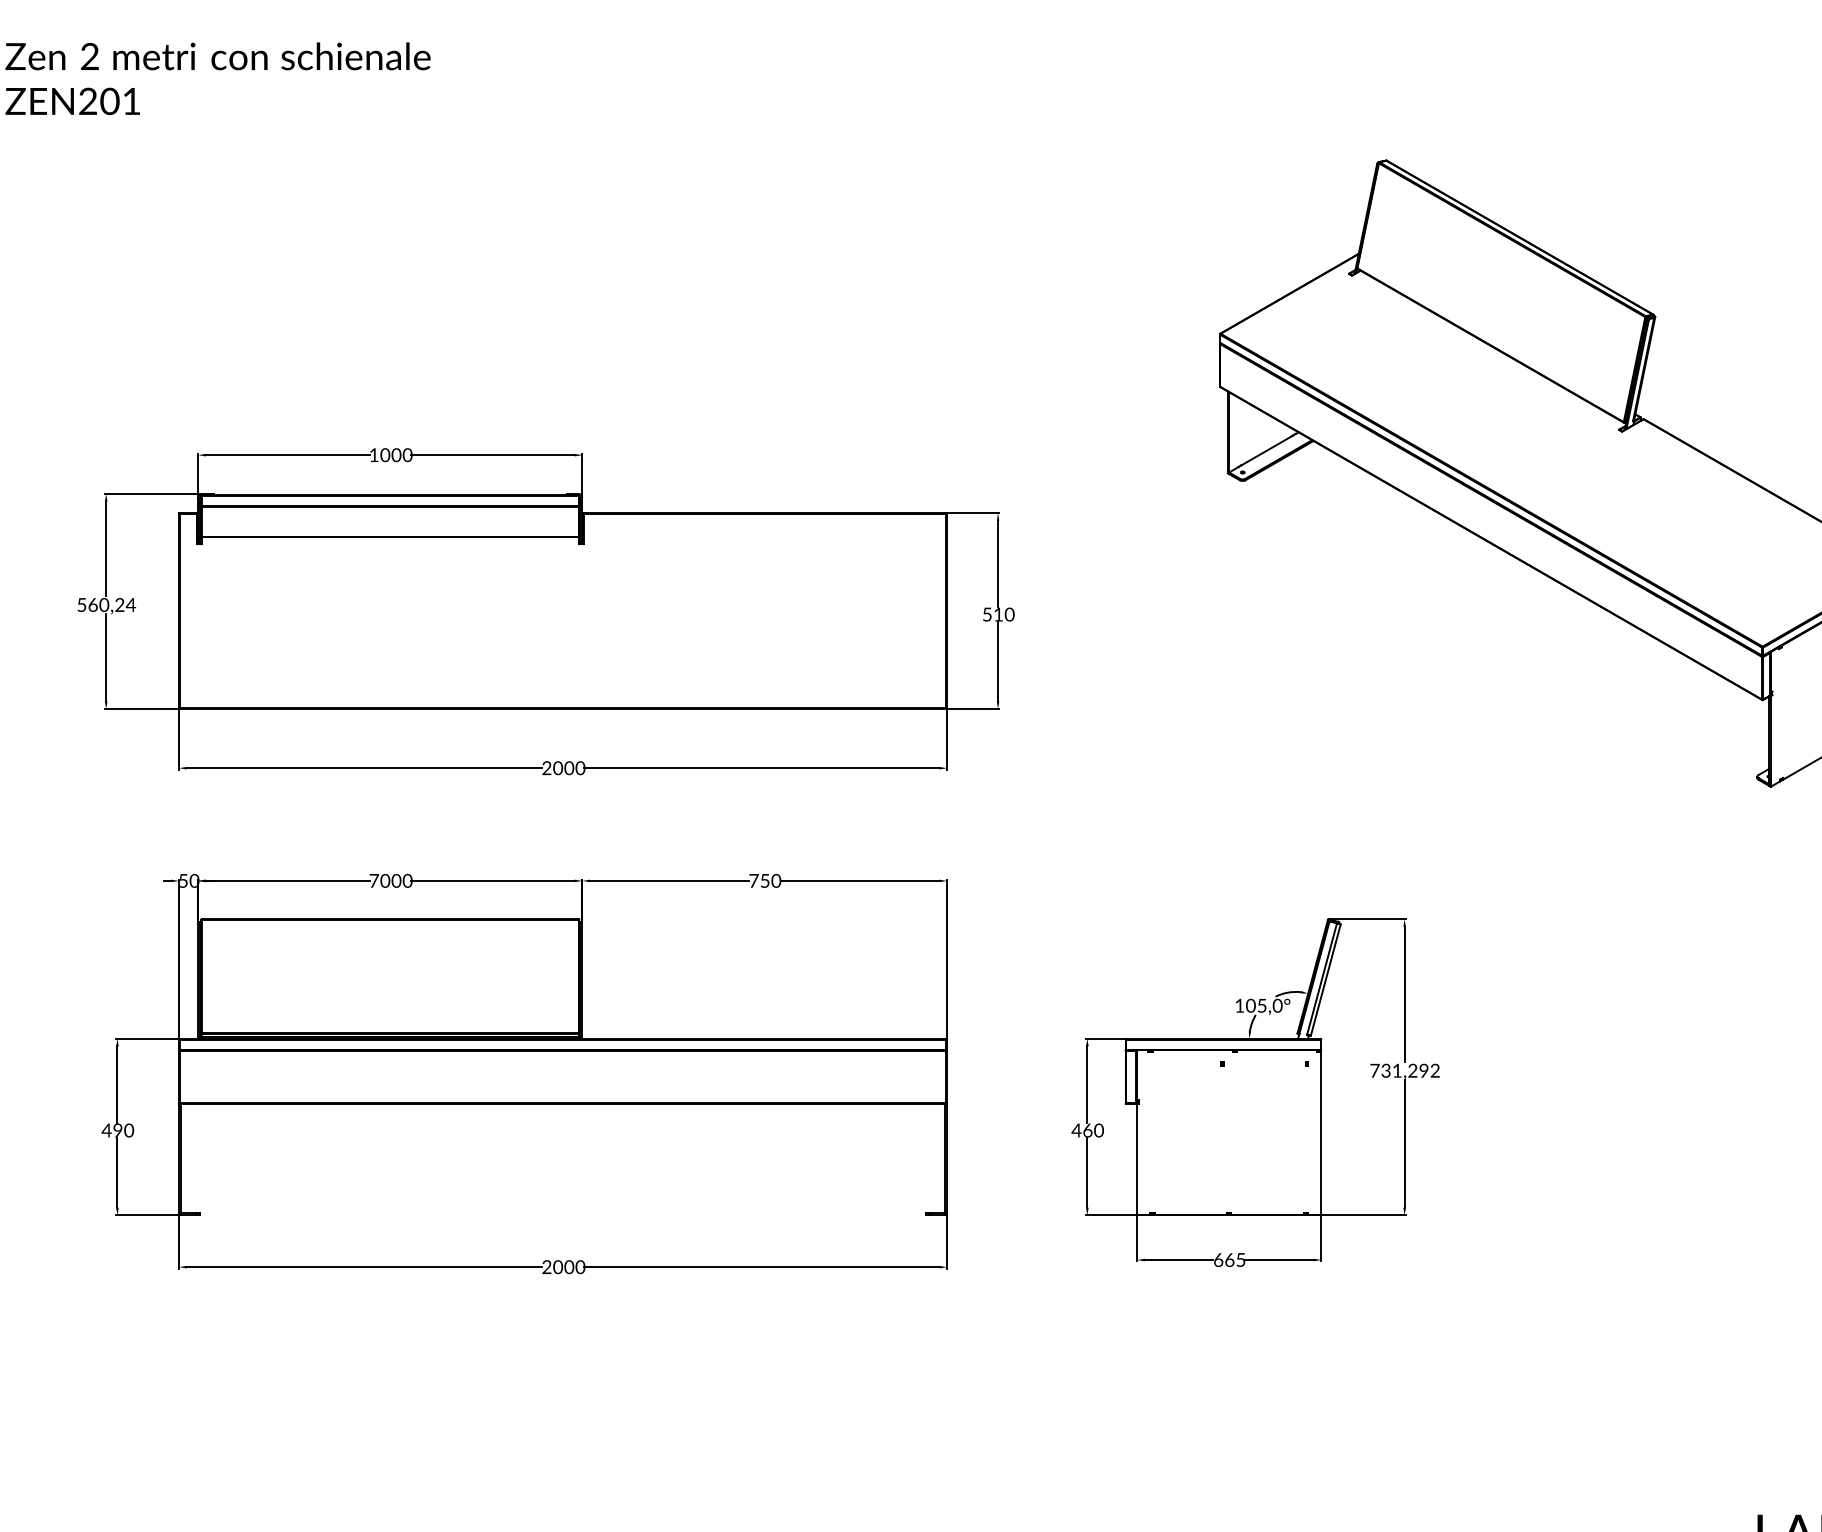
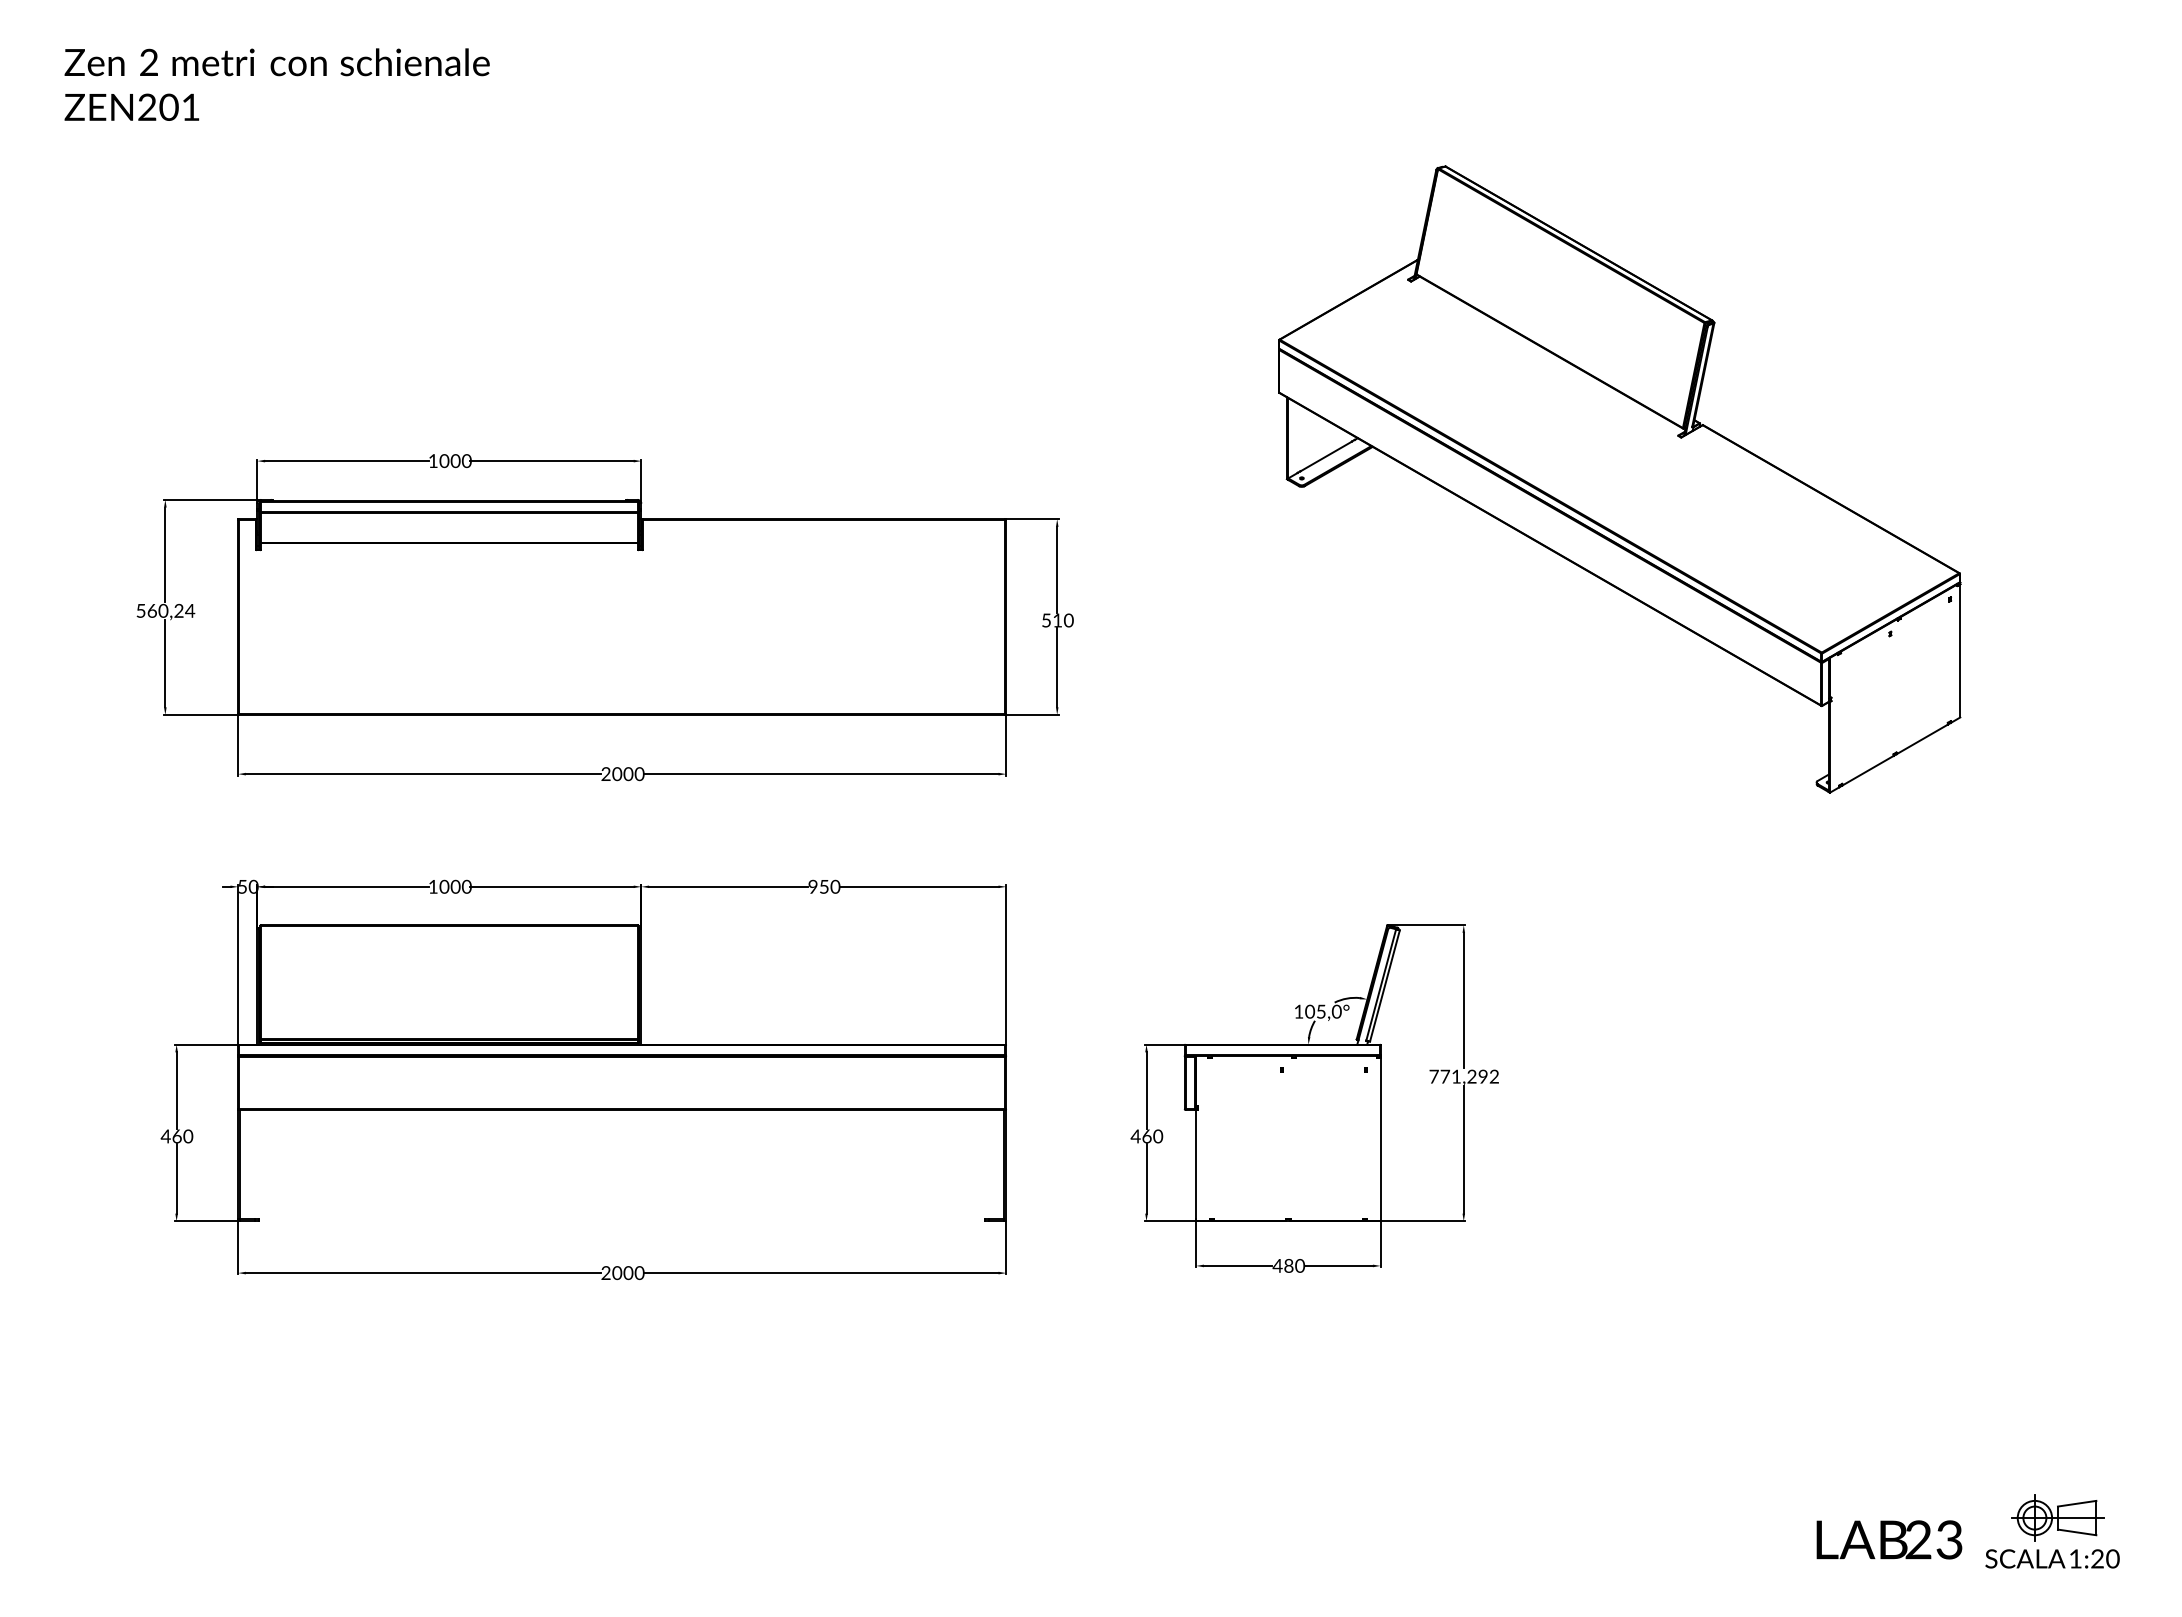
text: (374, 880) -> (433, 886), 7000 -> 1000
text: (753, 880) -> (812, 886), 750 -> 950
text: (1386, 1070) -> (1445, 1076), 731,292 -> 771,292
text: (117, 1130) -> (176, 1136), 490 -> 460
text: (1229, 1259) -> (1288, 1265), 665 -> 480

